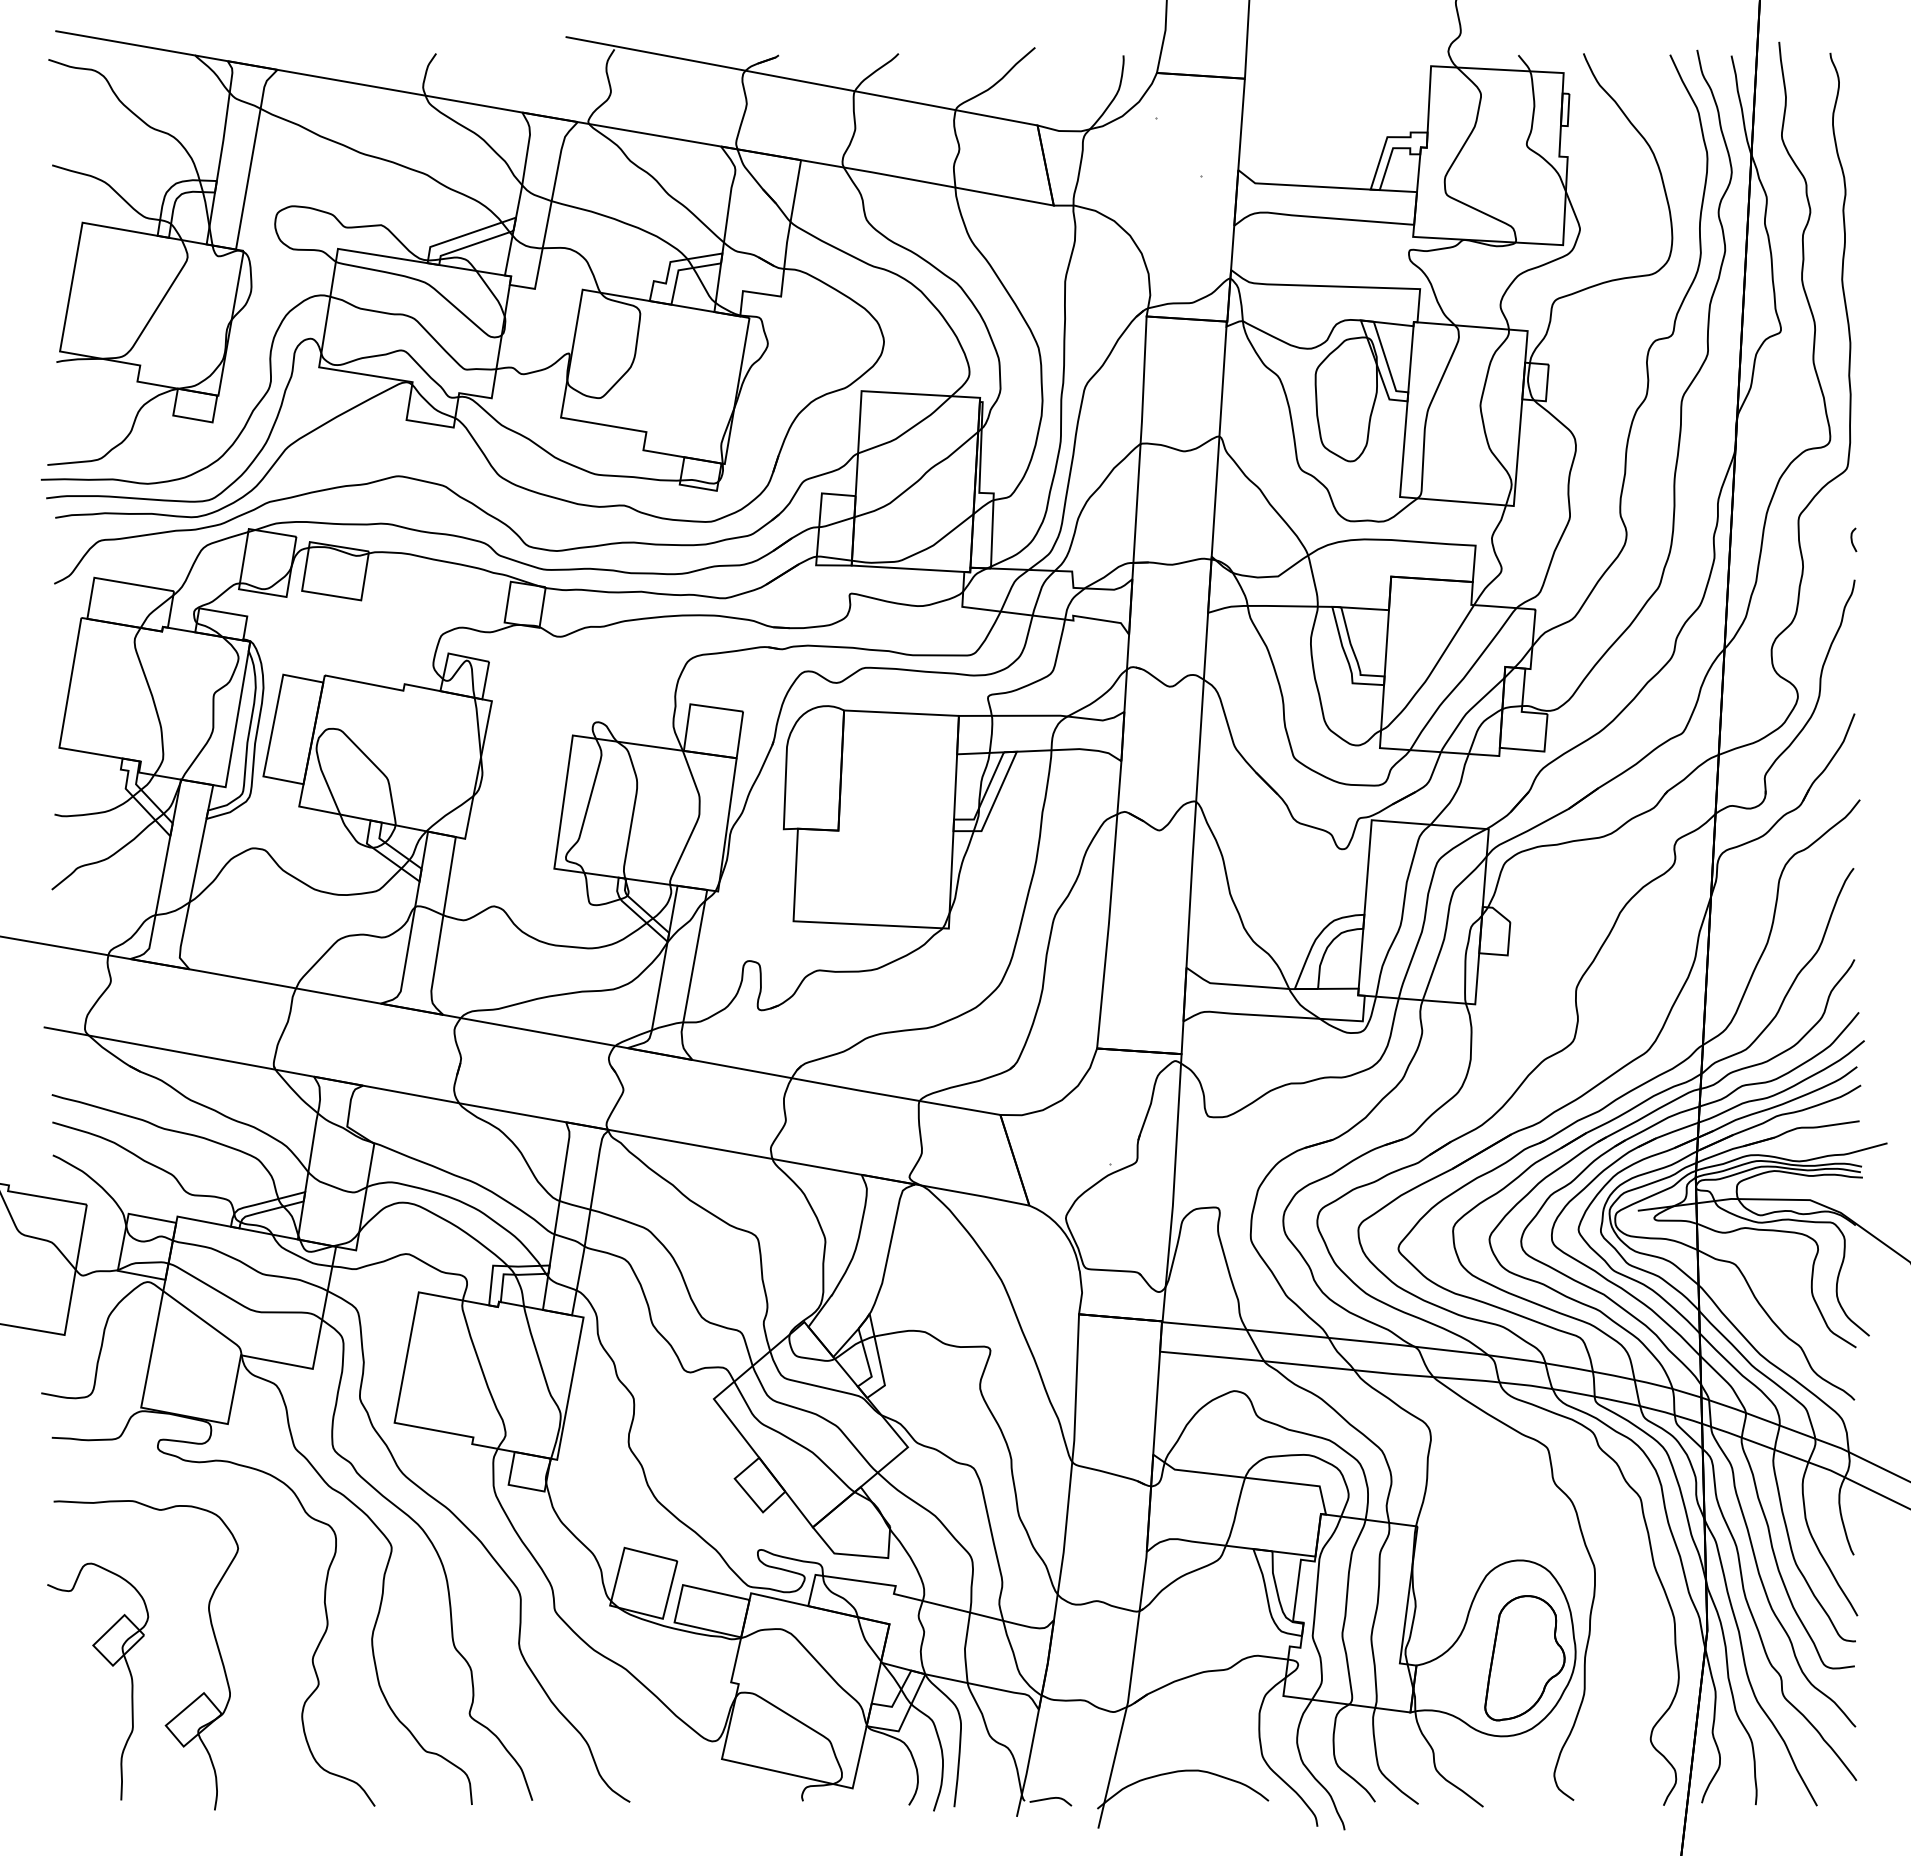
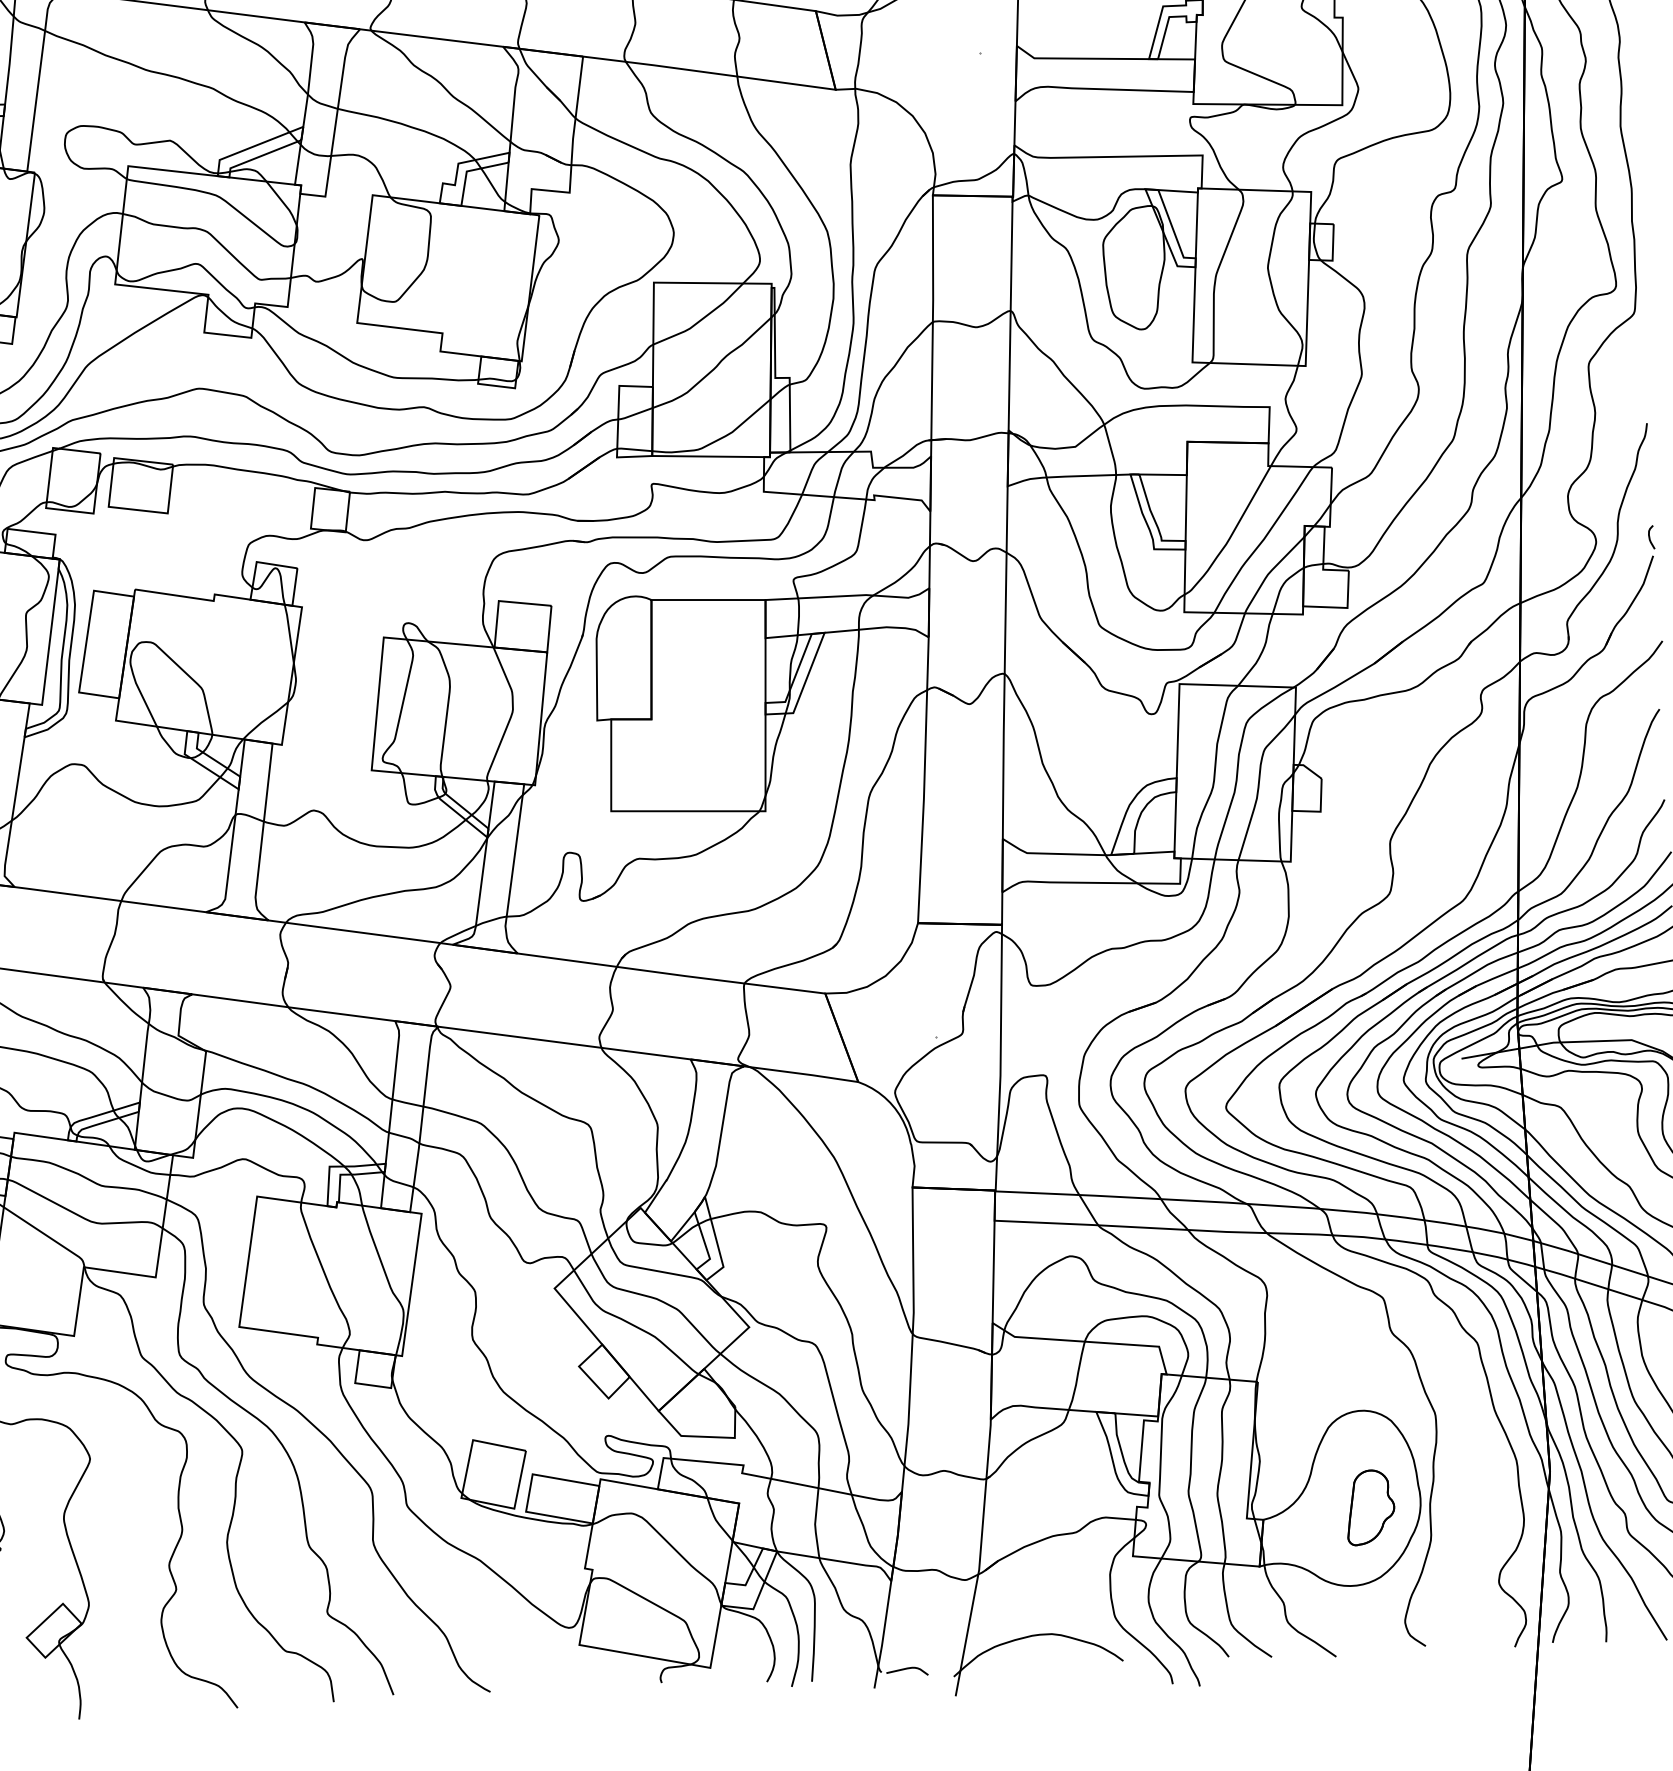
curve: (1852, 539) -> (1650, 537), moved
part: (1524, 1658) -> (1370, 1507), size x0.6

